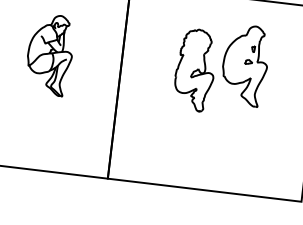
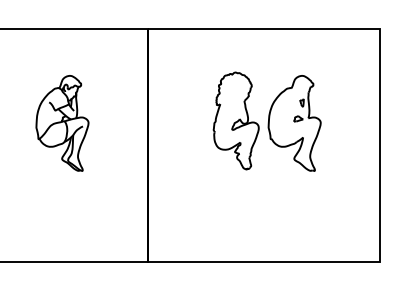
part: (245, 65) -> (294, 123), moved

